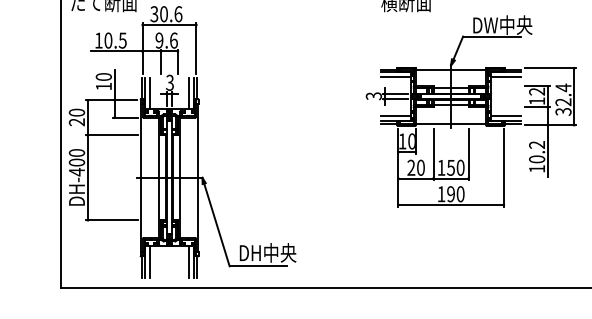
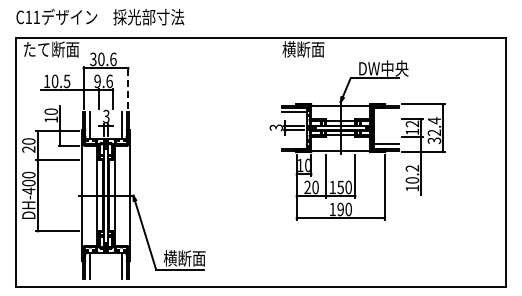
line: (196, 47) -> (128, 87), solid -> dashed
line: (505, 77) -> (386, 112), removed
line: (395, 116) -> (294, 144), removed
text: (267, 253) -> (187, 258), DH中央 -> 横断面

